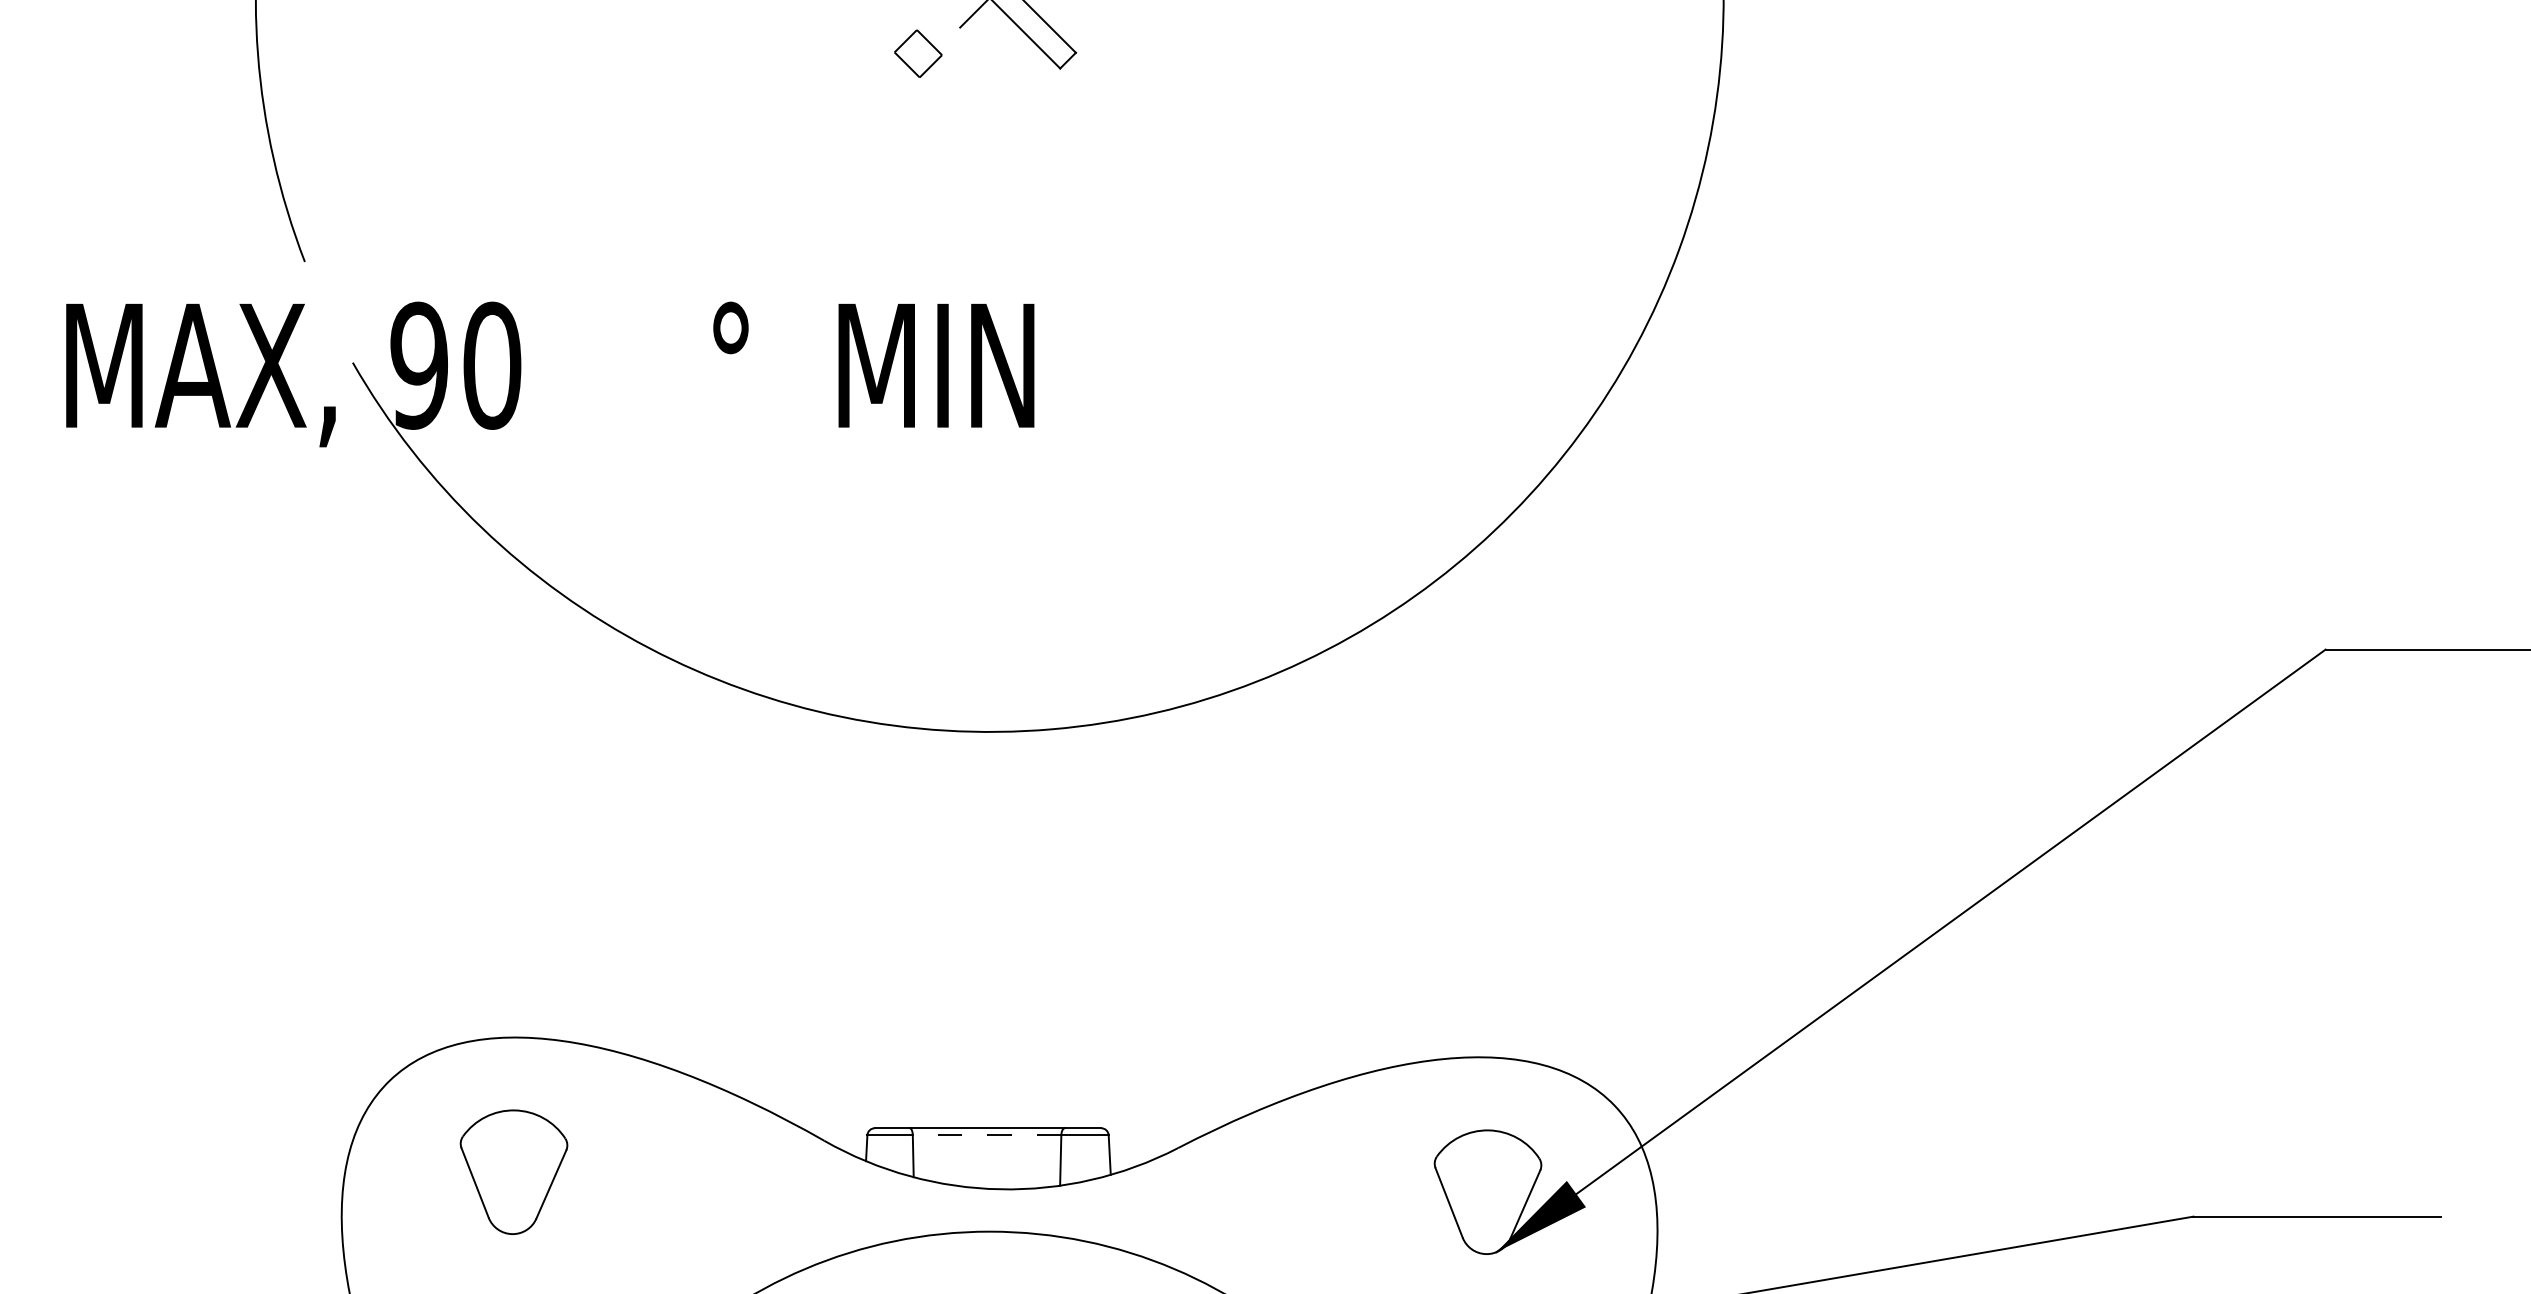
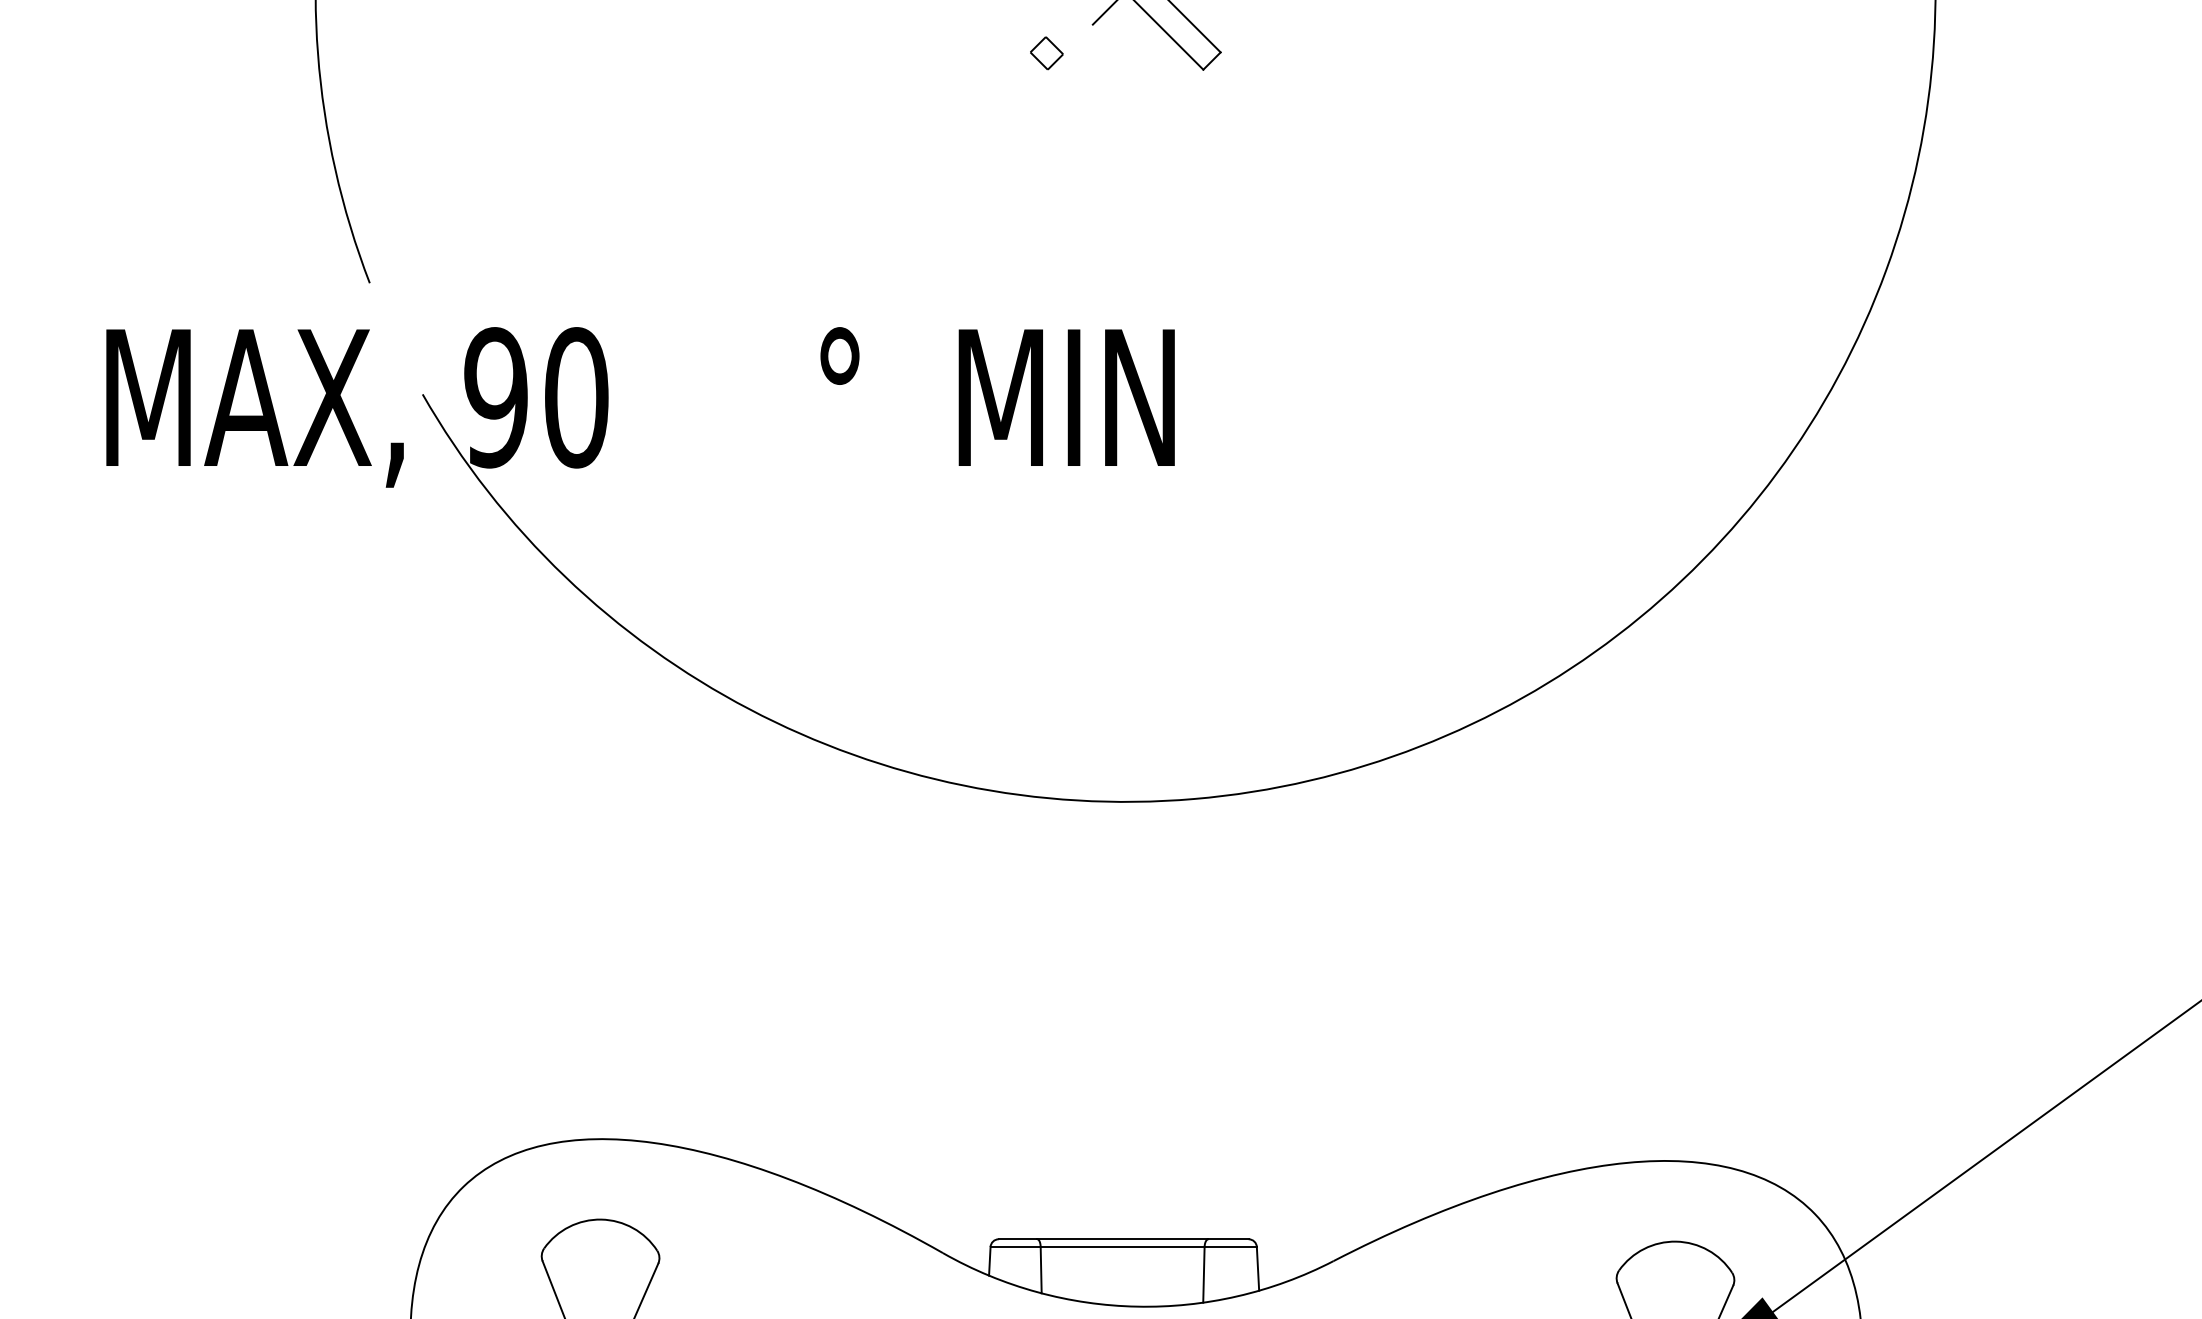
part: (918, 53) -> (1046, 53), size x0.62
line: (986, 1135) -> (1122, 1247), dashed -> solid

